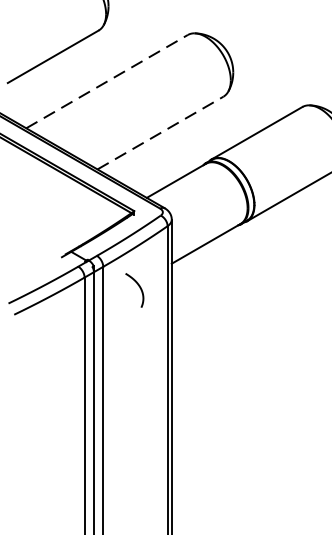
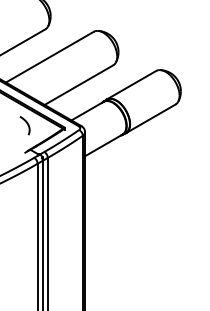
line: (106, 82) -> (49, 57), dashed -> solid
line: (159, 133) -> (78, 85), dashed -> solid
curve: (137, 286) -> (26, 123), moved

